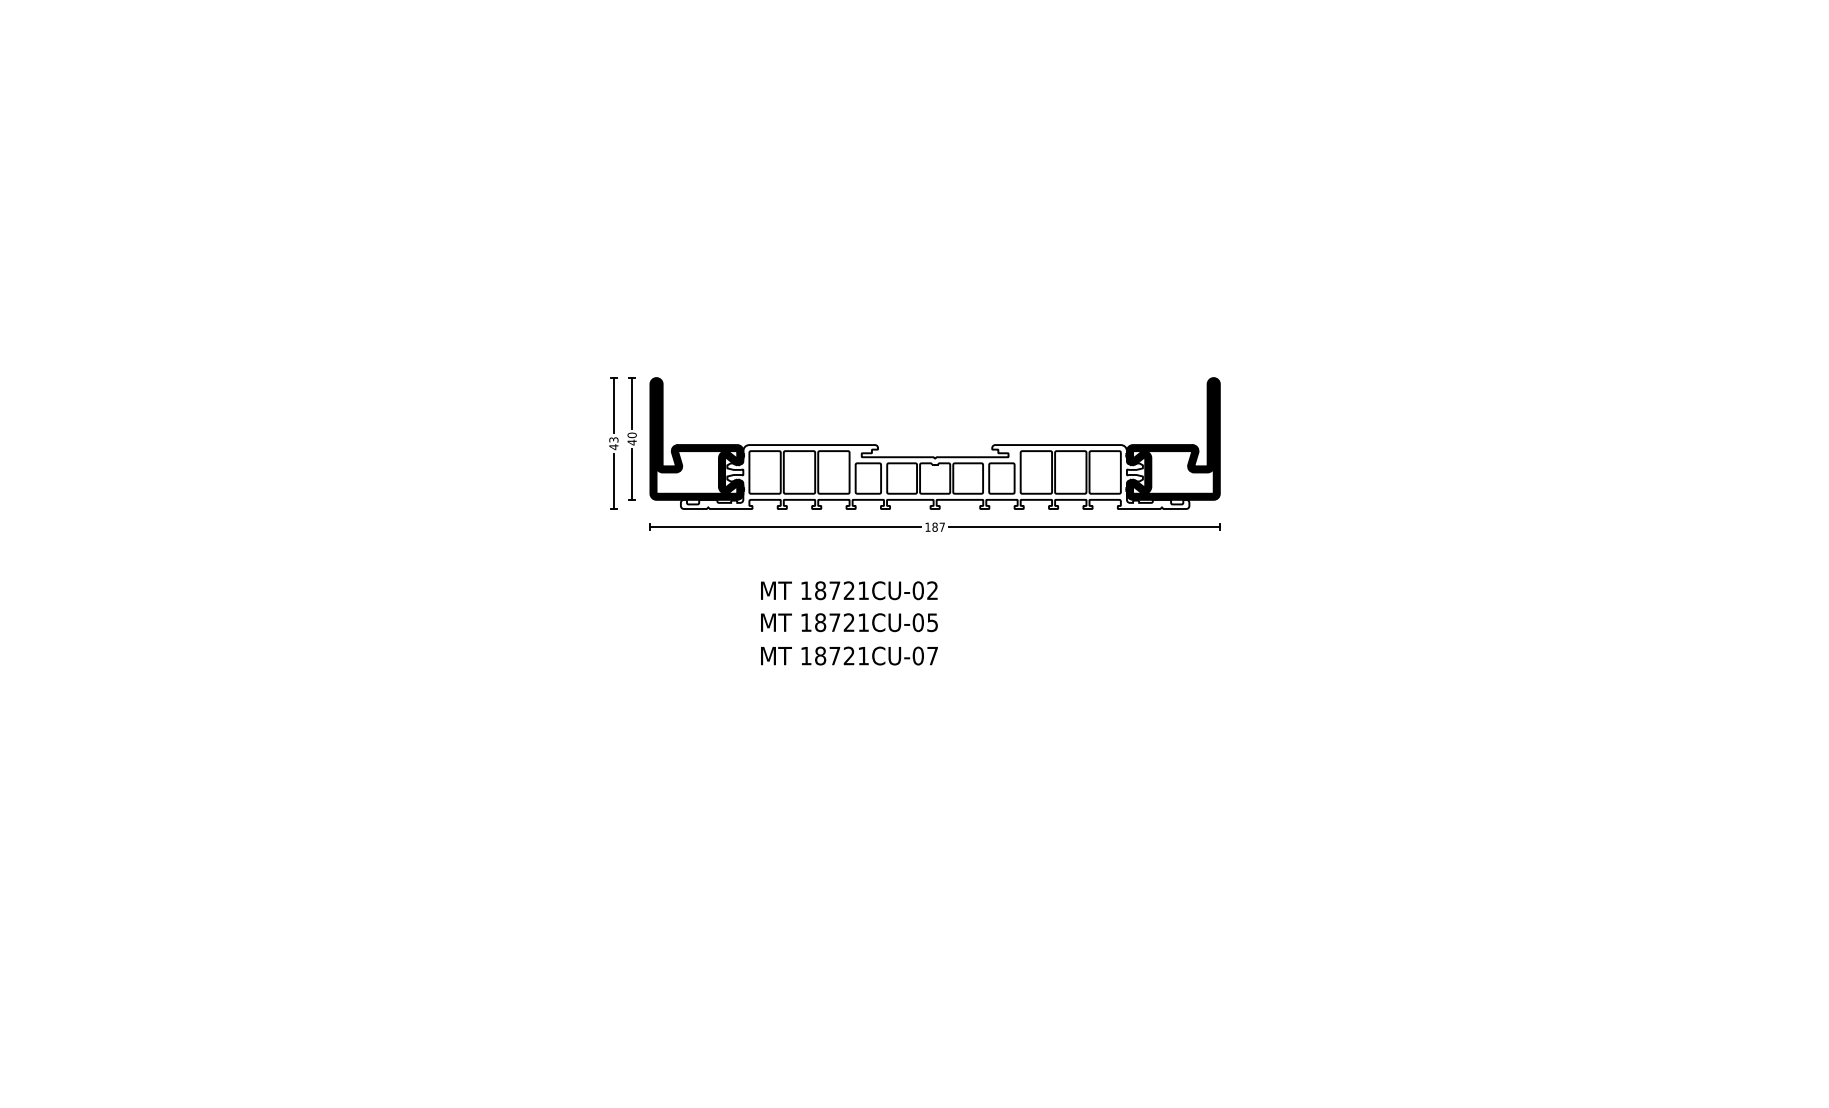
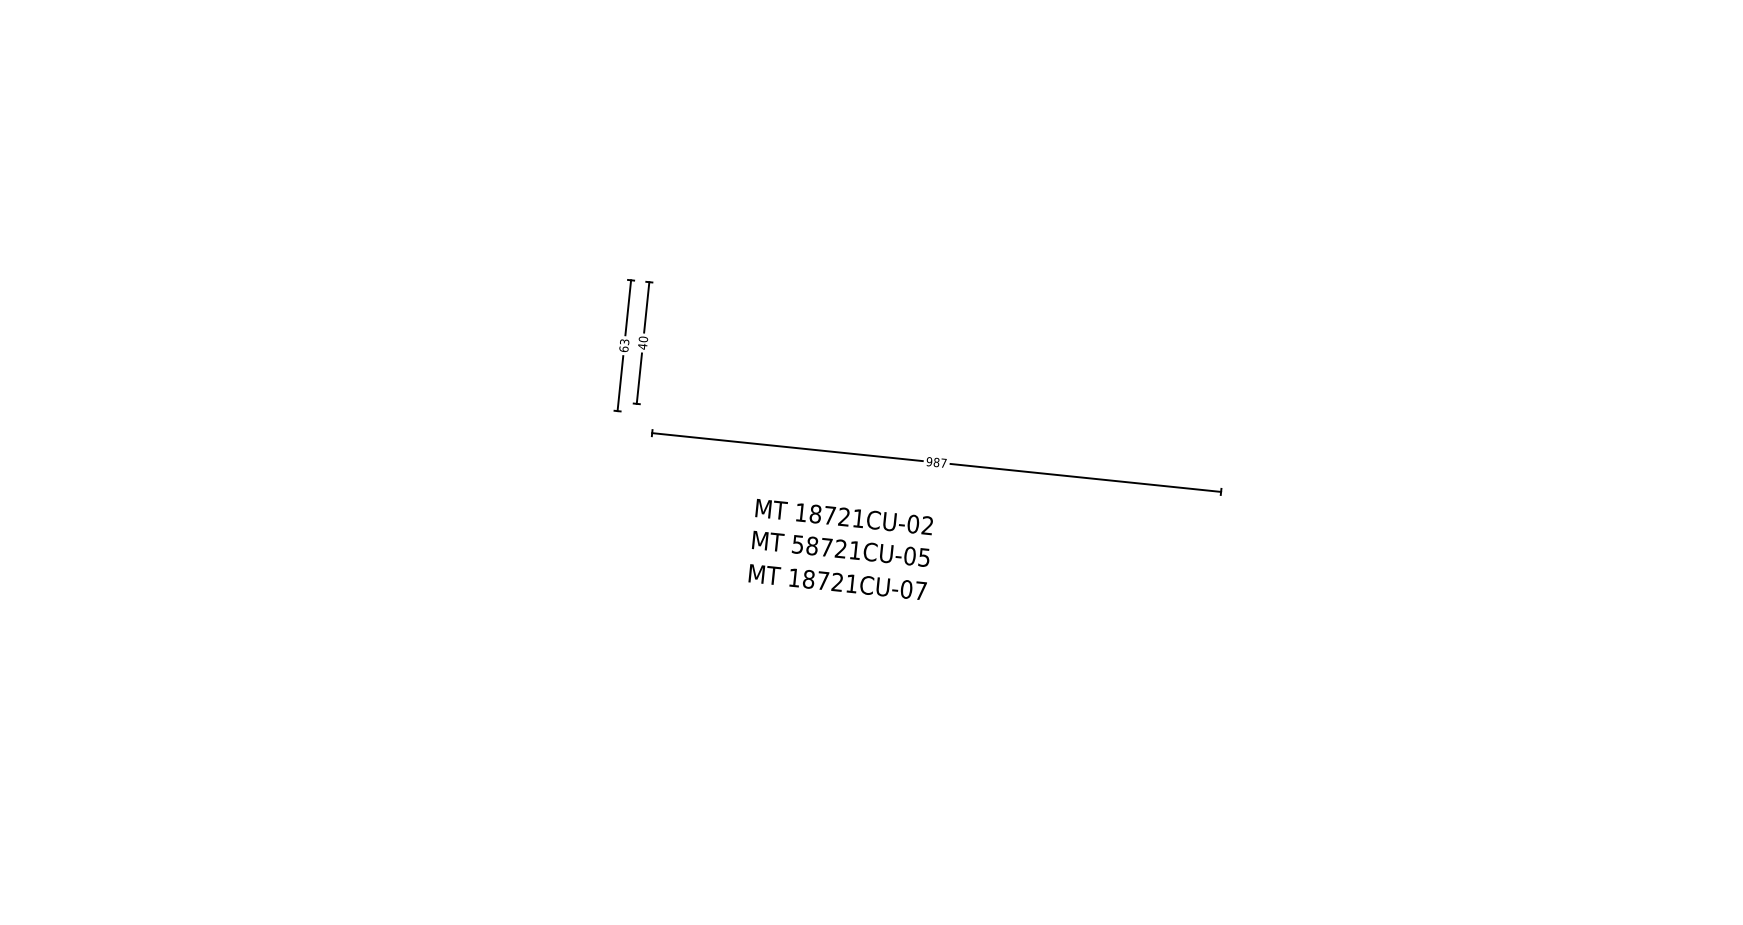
text: (613, 447) -> (623, 349), 43 -> 63
part: (934, 456) -> (943, 391), removed
text: (927, 526) -> (929, 460), 187 -> 987
text: (805, 622) -> (797, 544), 18721CU-05 -> 58721CU-05

